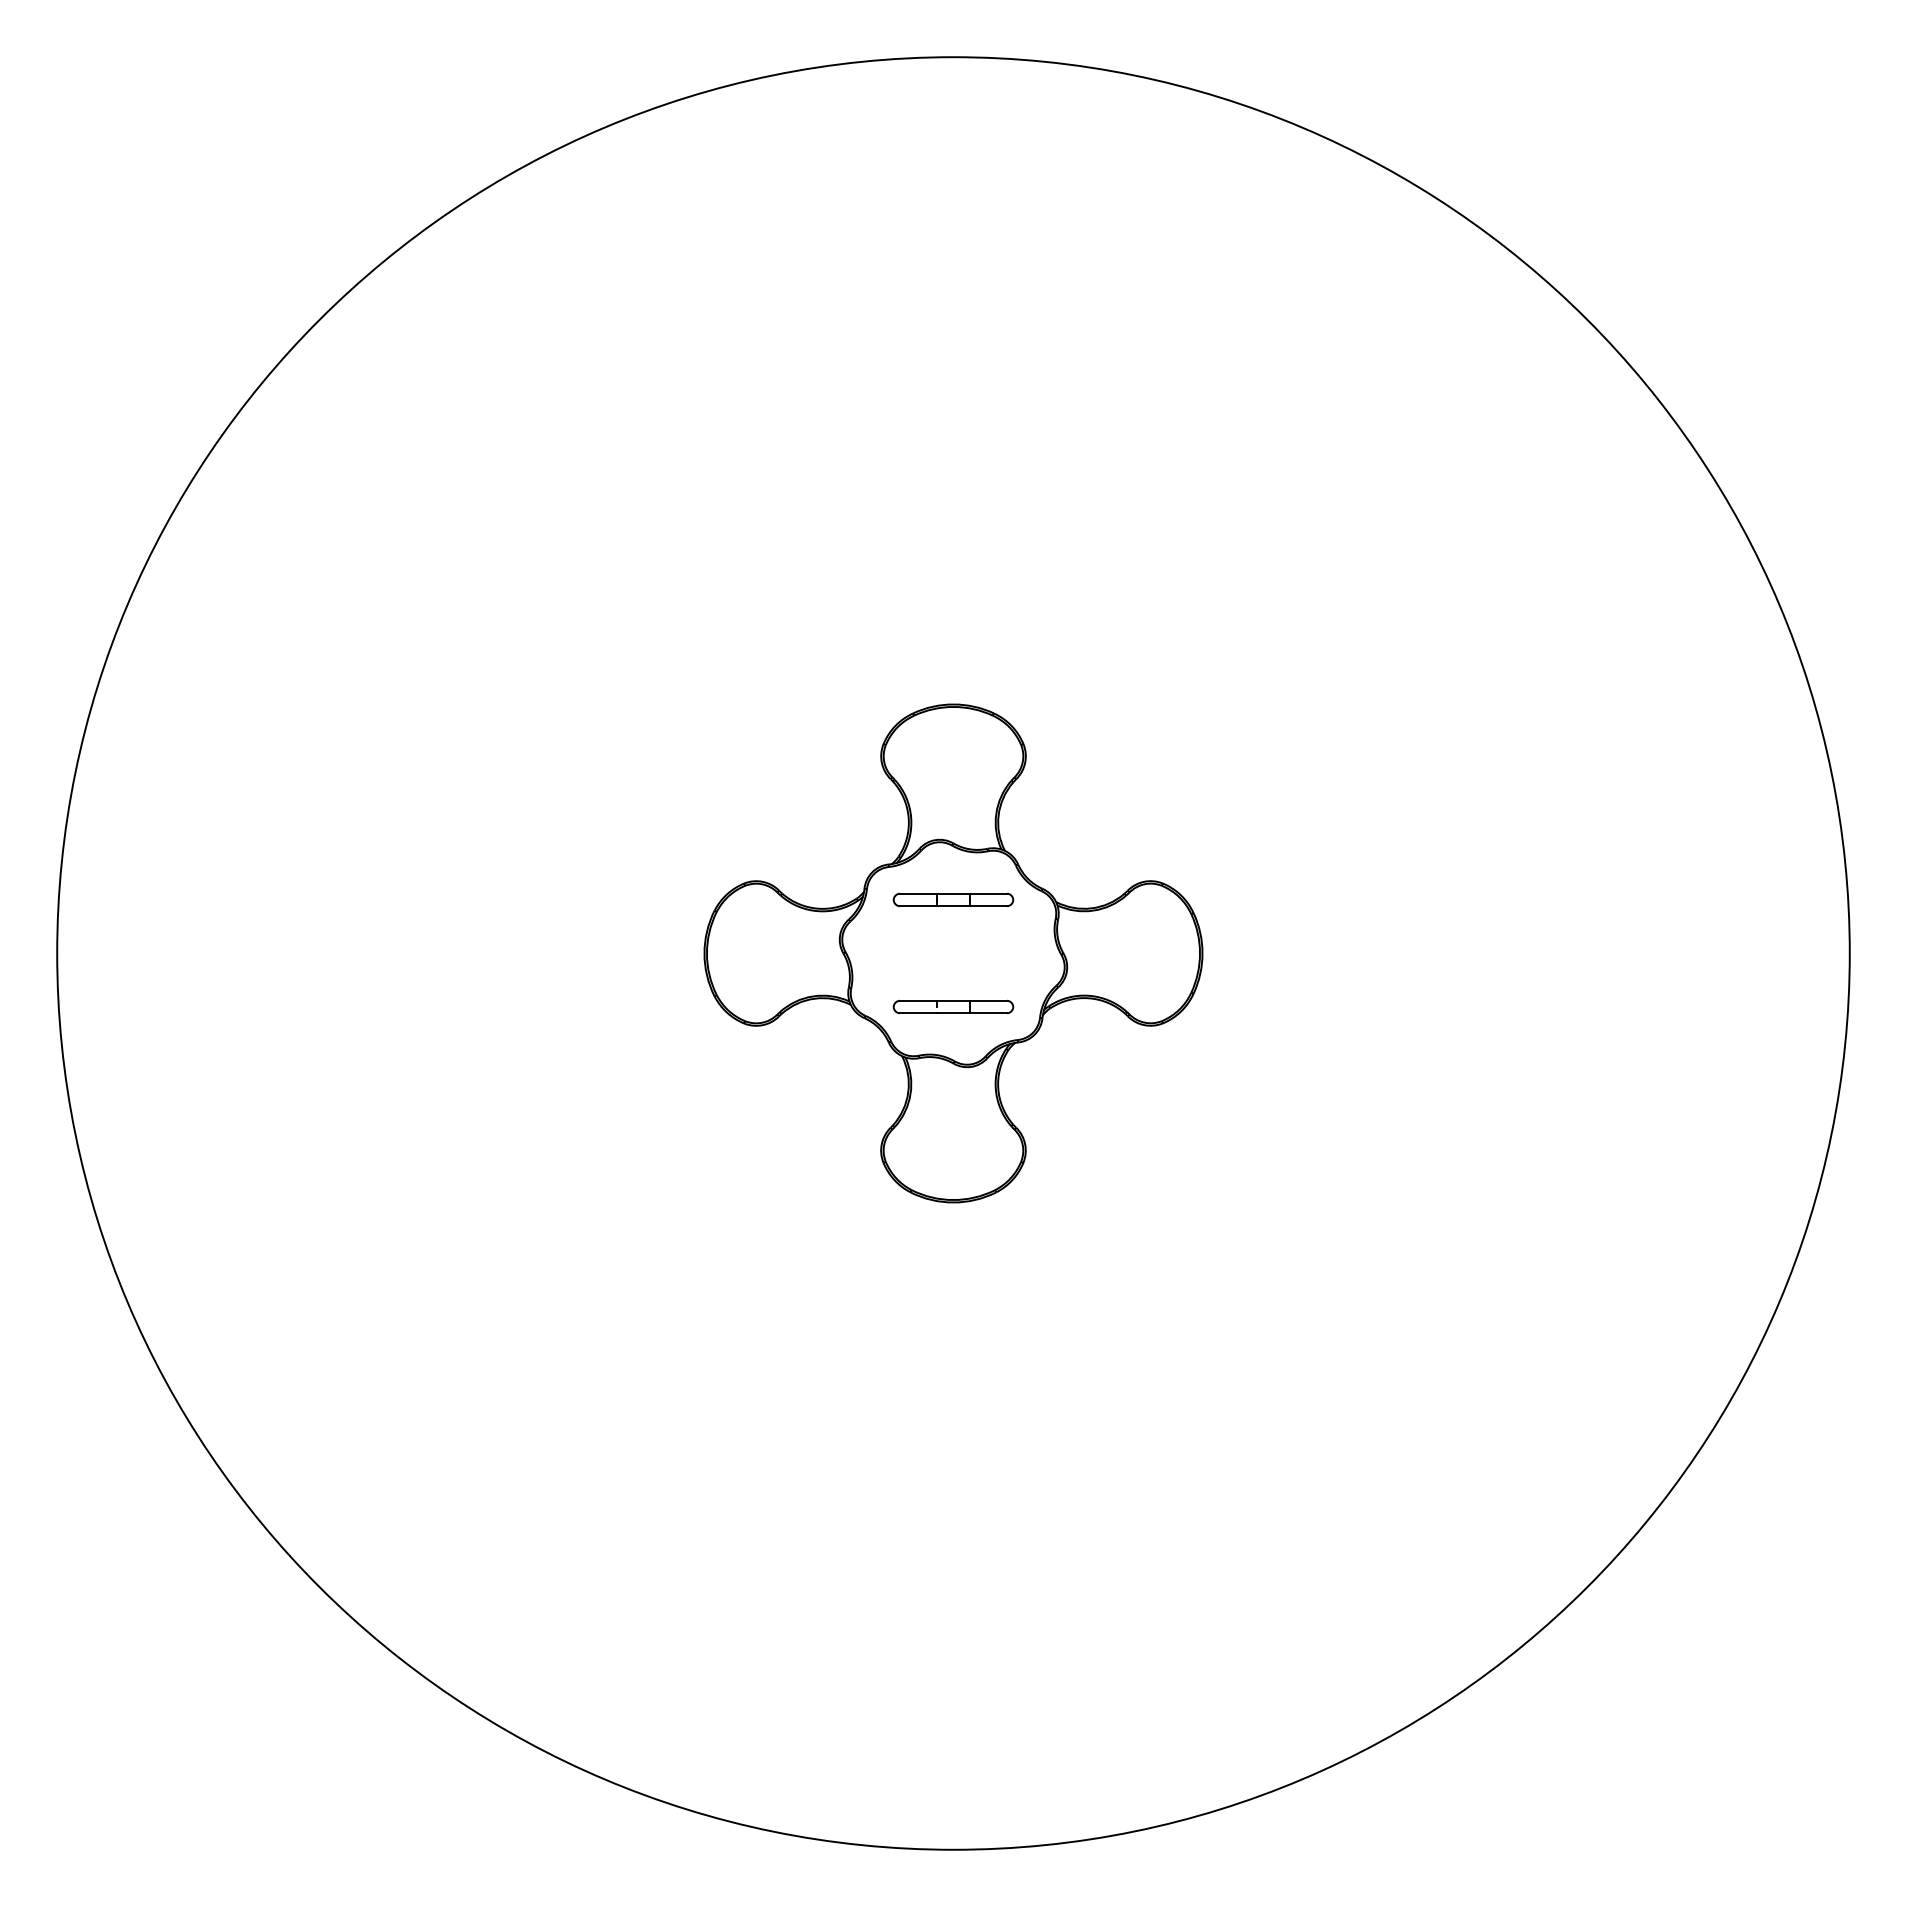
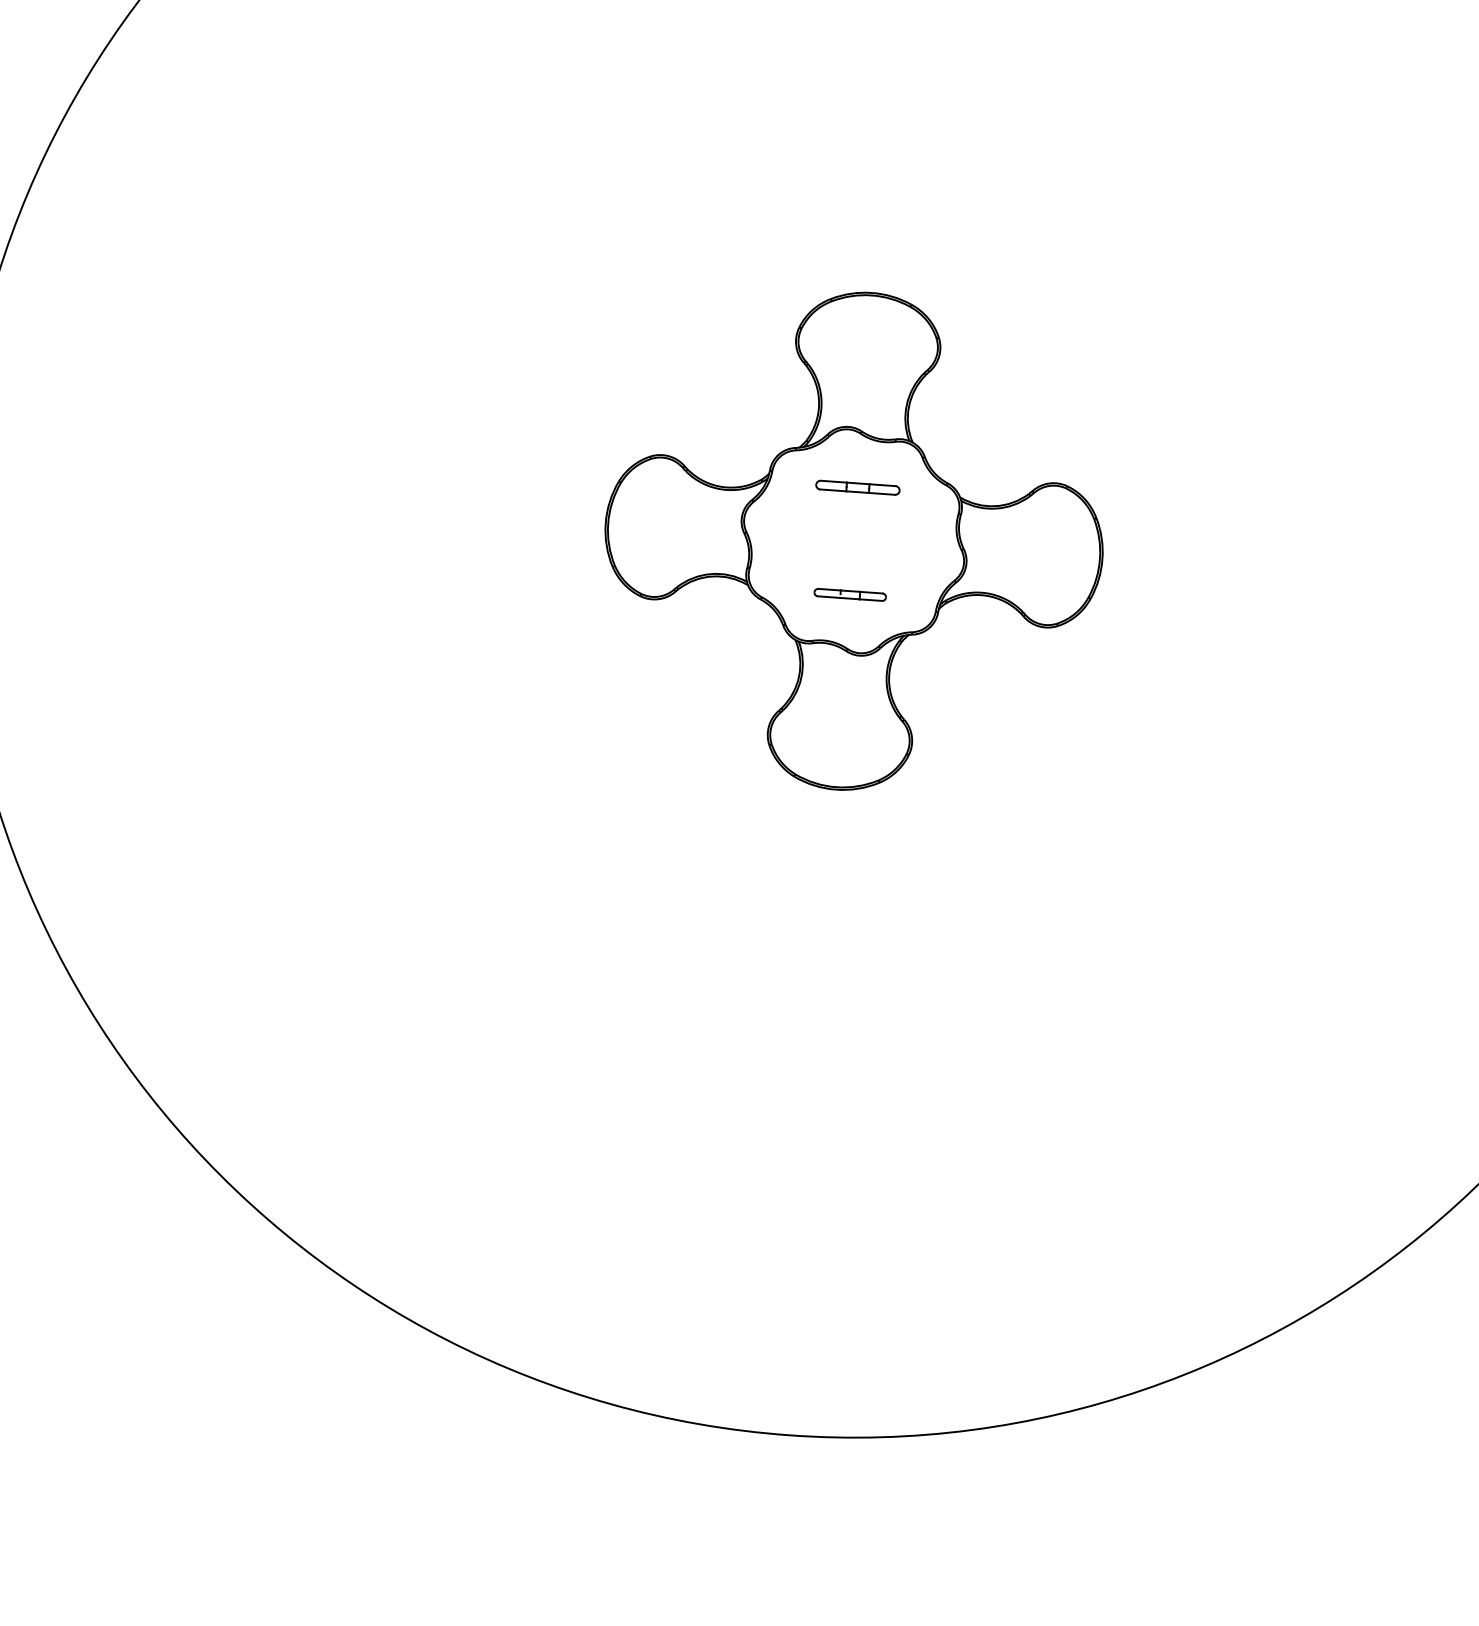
part: (953, 899) -> (857, 487), size x0.7
part: (953, 1007) -> (850, 595), size x0.6

